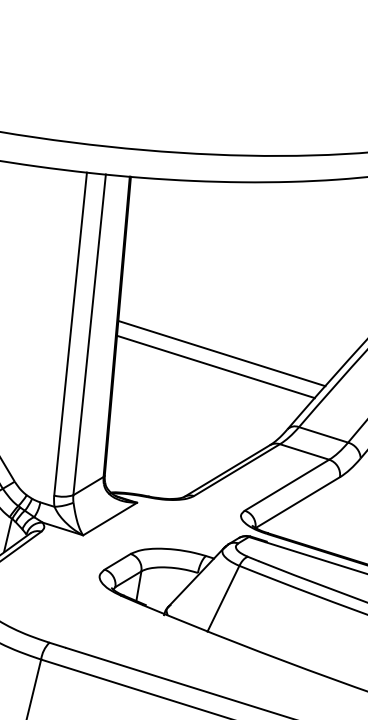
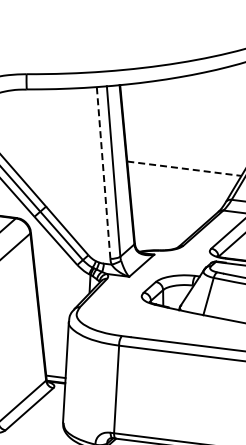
line: (70, 333) -> (103, 172), solid -> dashed
line: (222, 353) -> (184, 168), solid -> dashed
line: (215, 367) -> (182, 176), removed

